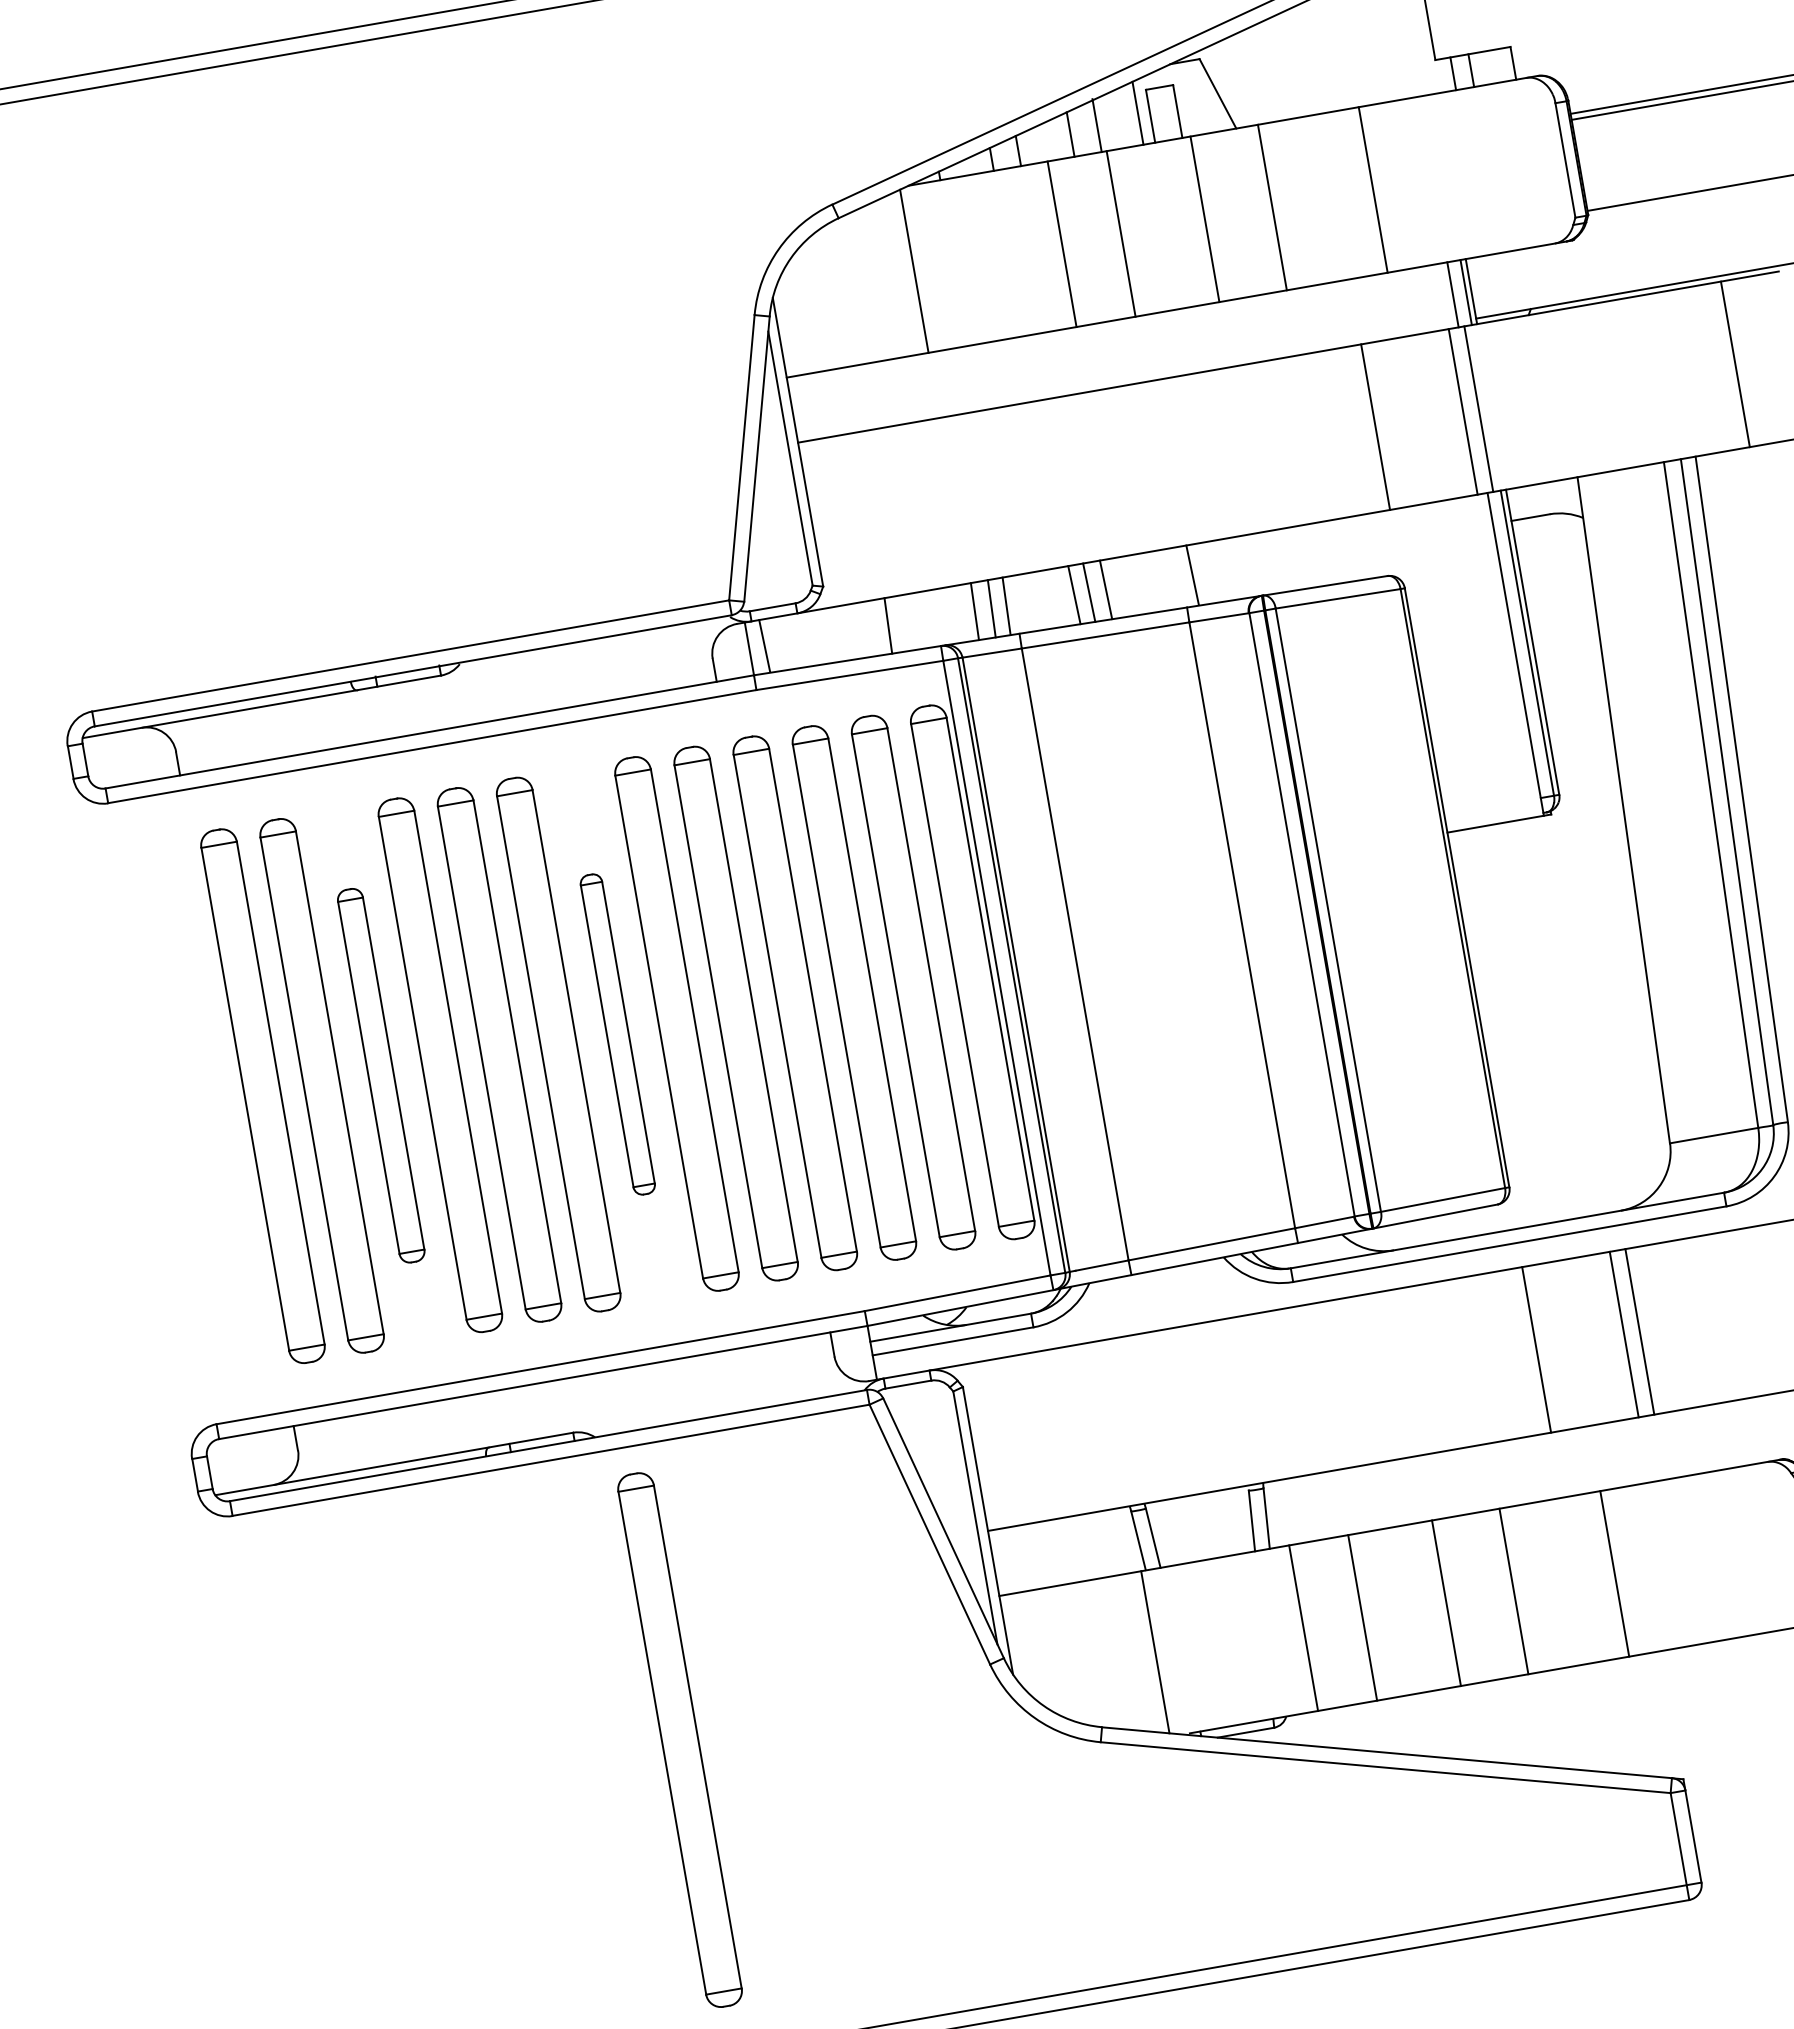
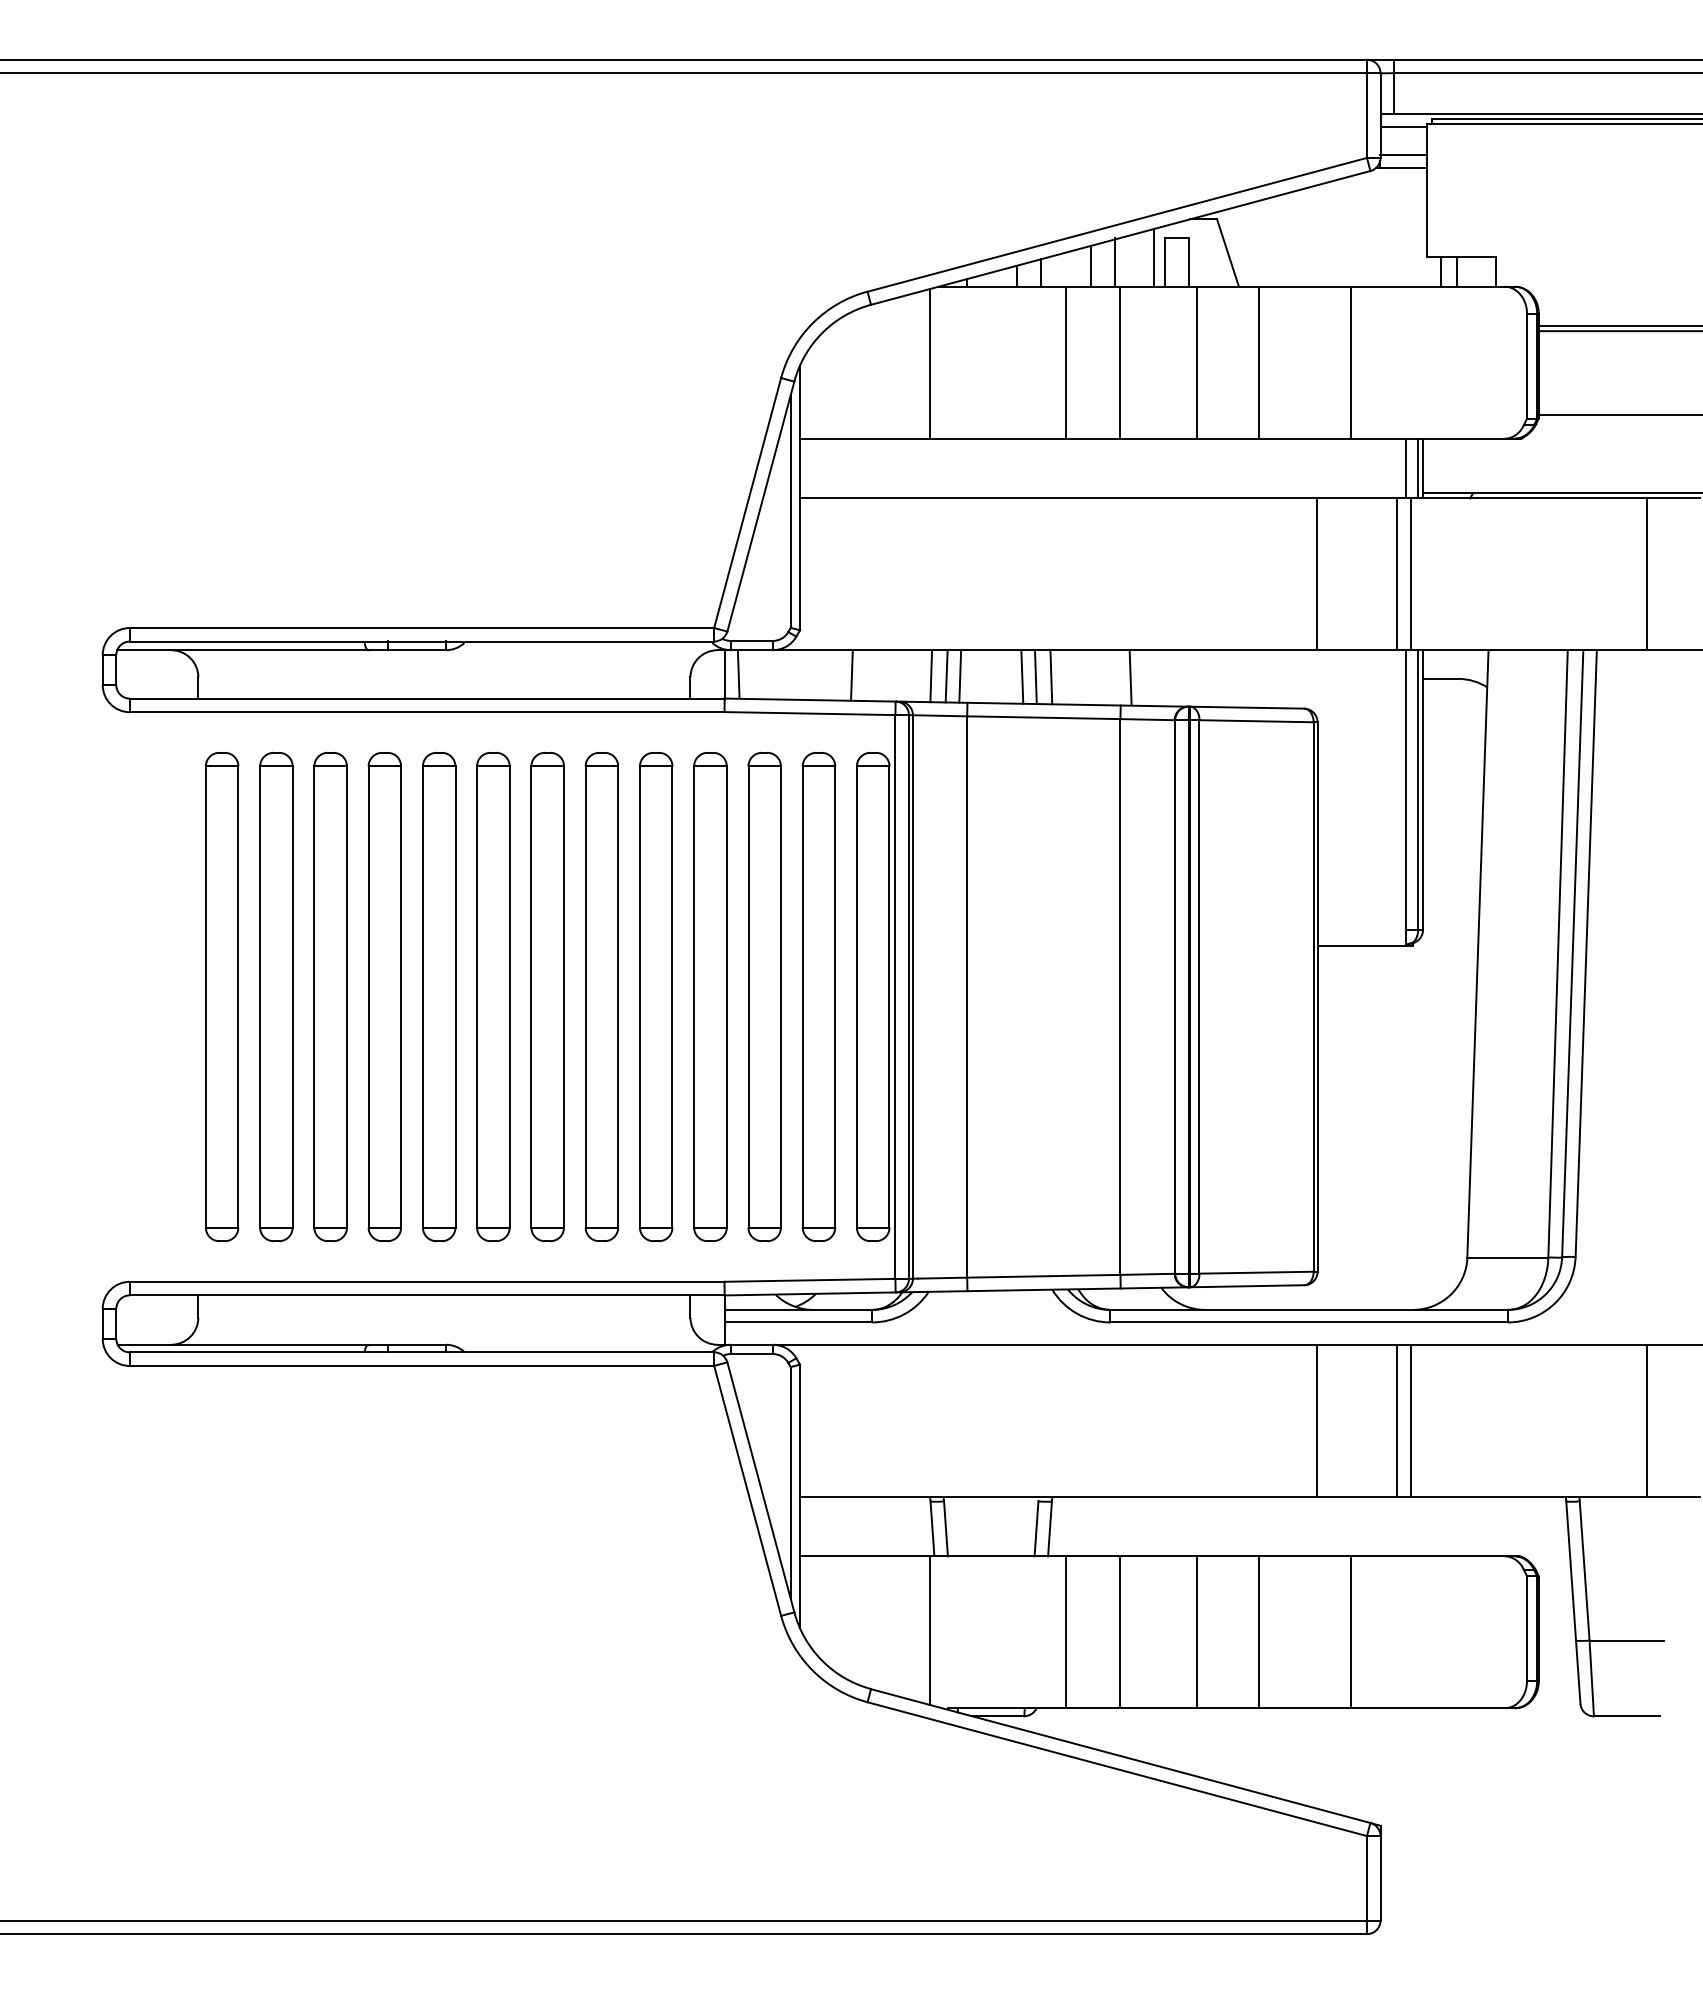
part: (617, 1034) -> (547, 997), size x1.67
part: (381, 1076) -> (330, 997), size x1.43
part: (680, 1739) -> (493, 1634), removed

